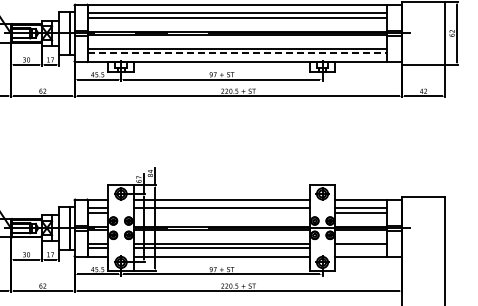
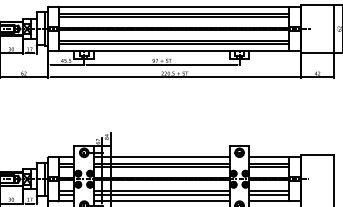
line: (237, 53) -> (174, 44), dashed -> solid
line: (221, 212) -> (161, 167), added
line: (360, 248) -> (268, 194), added

